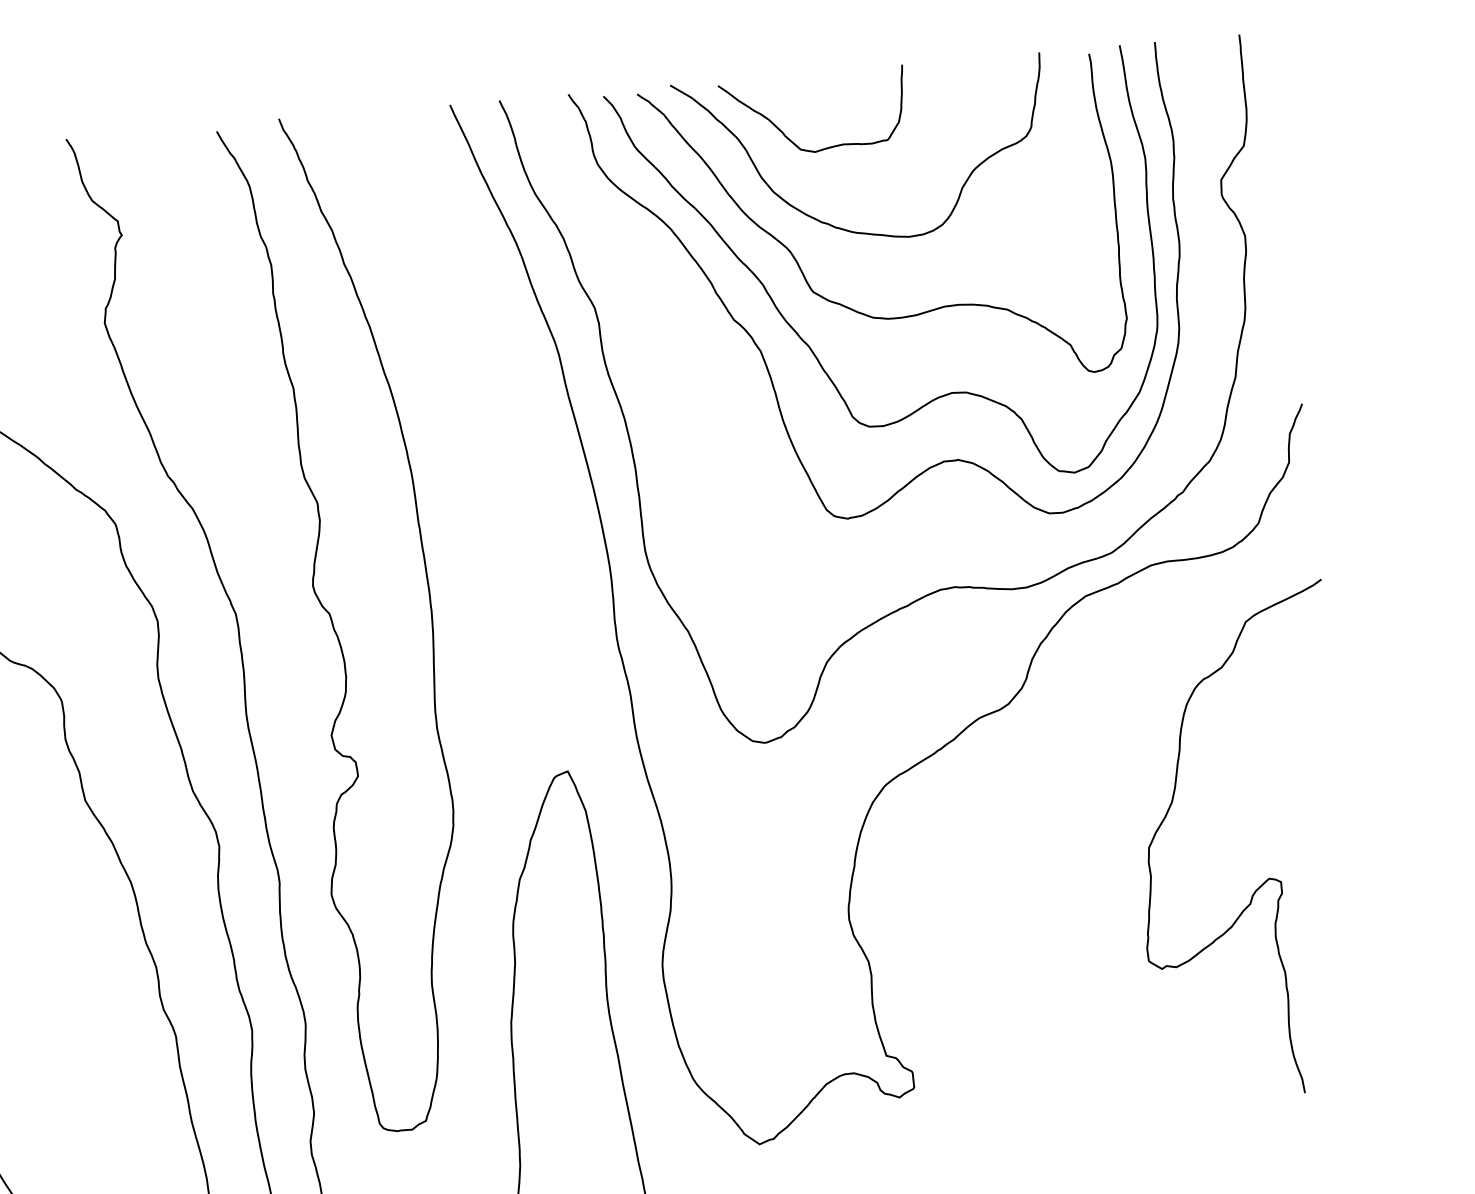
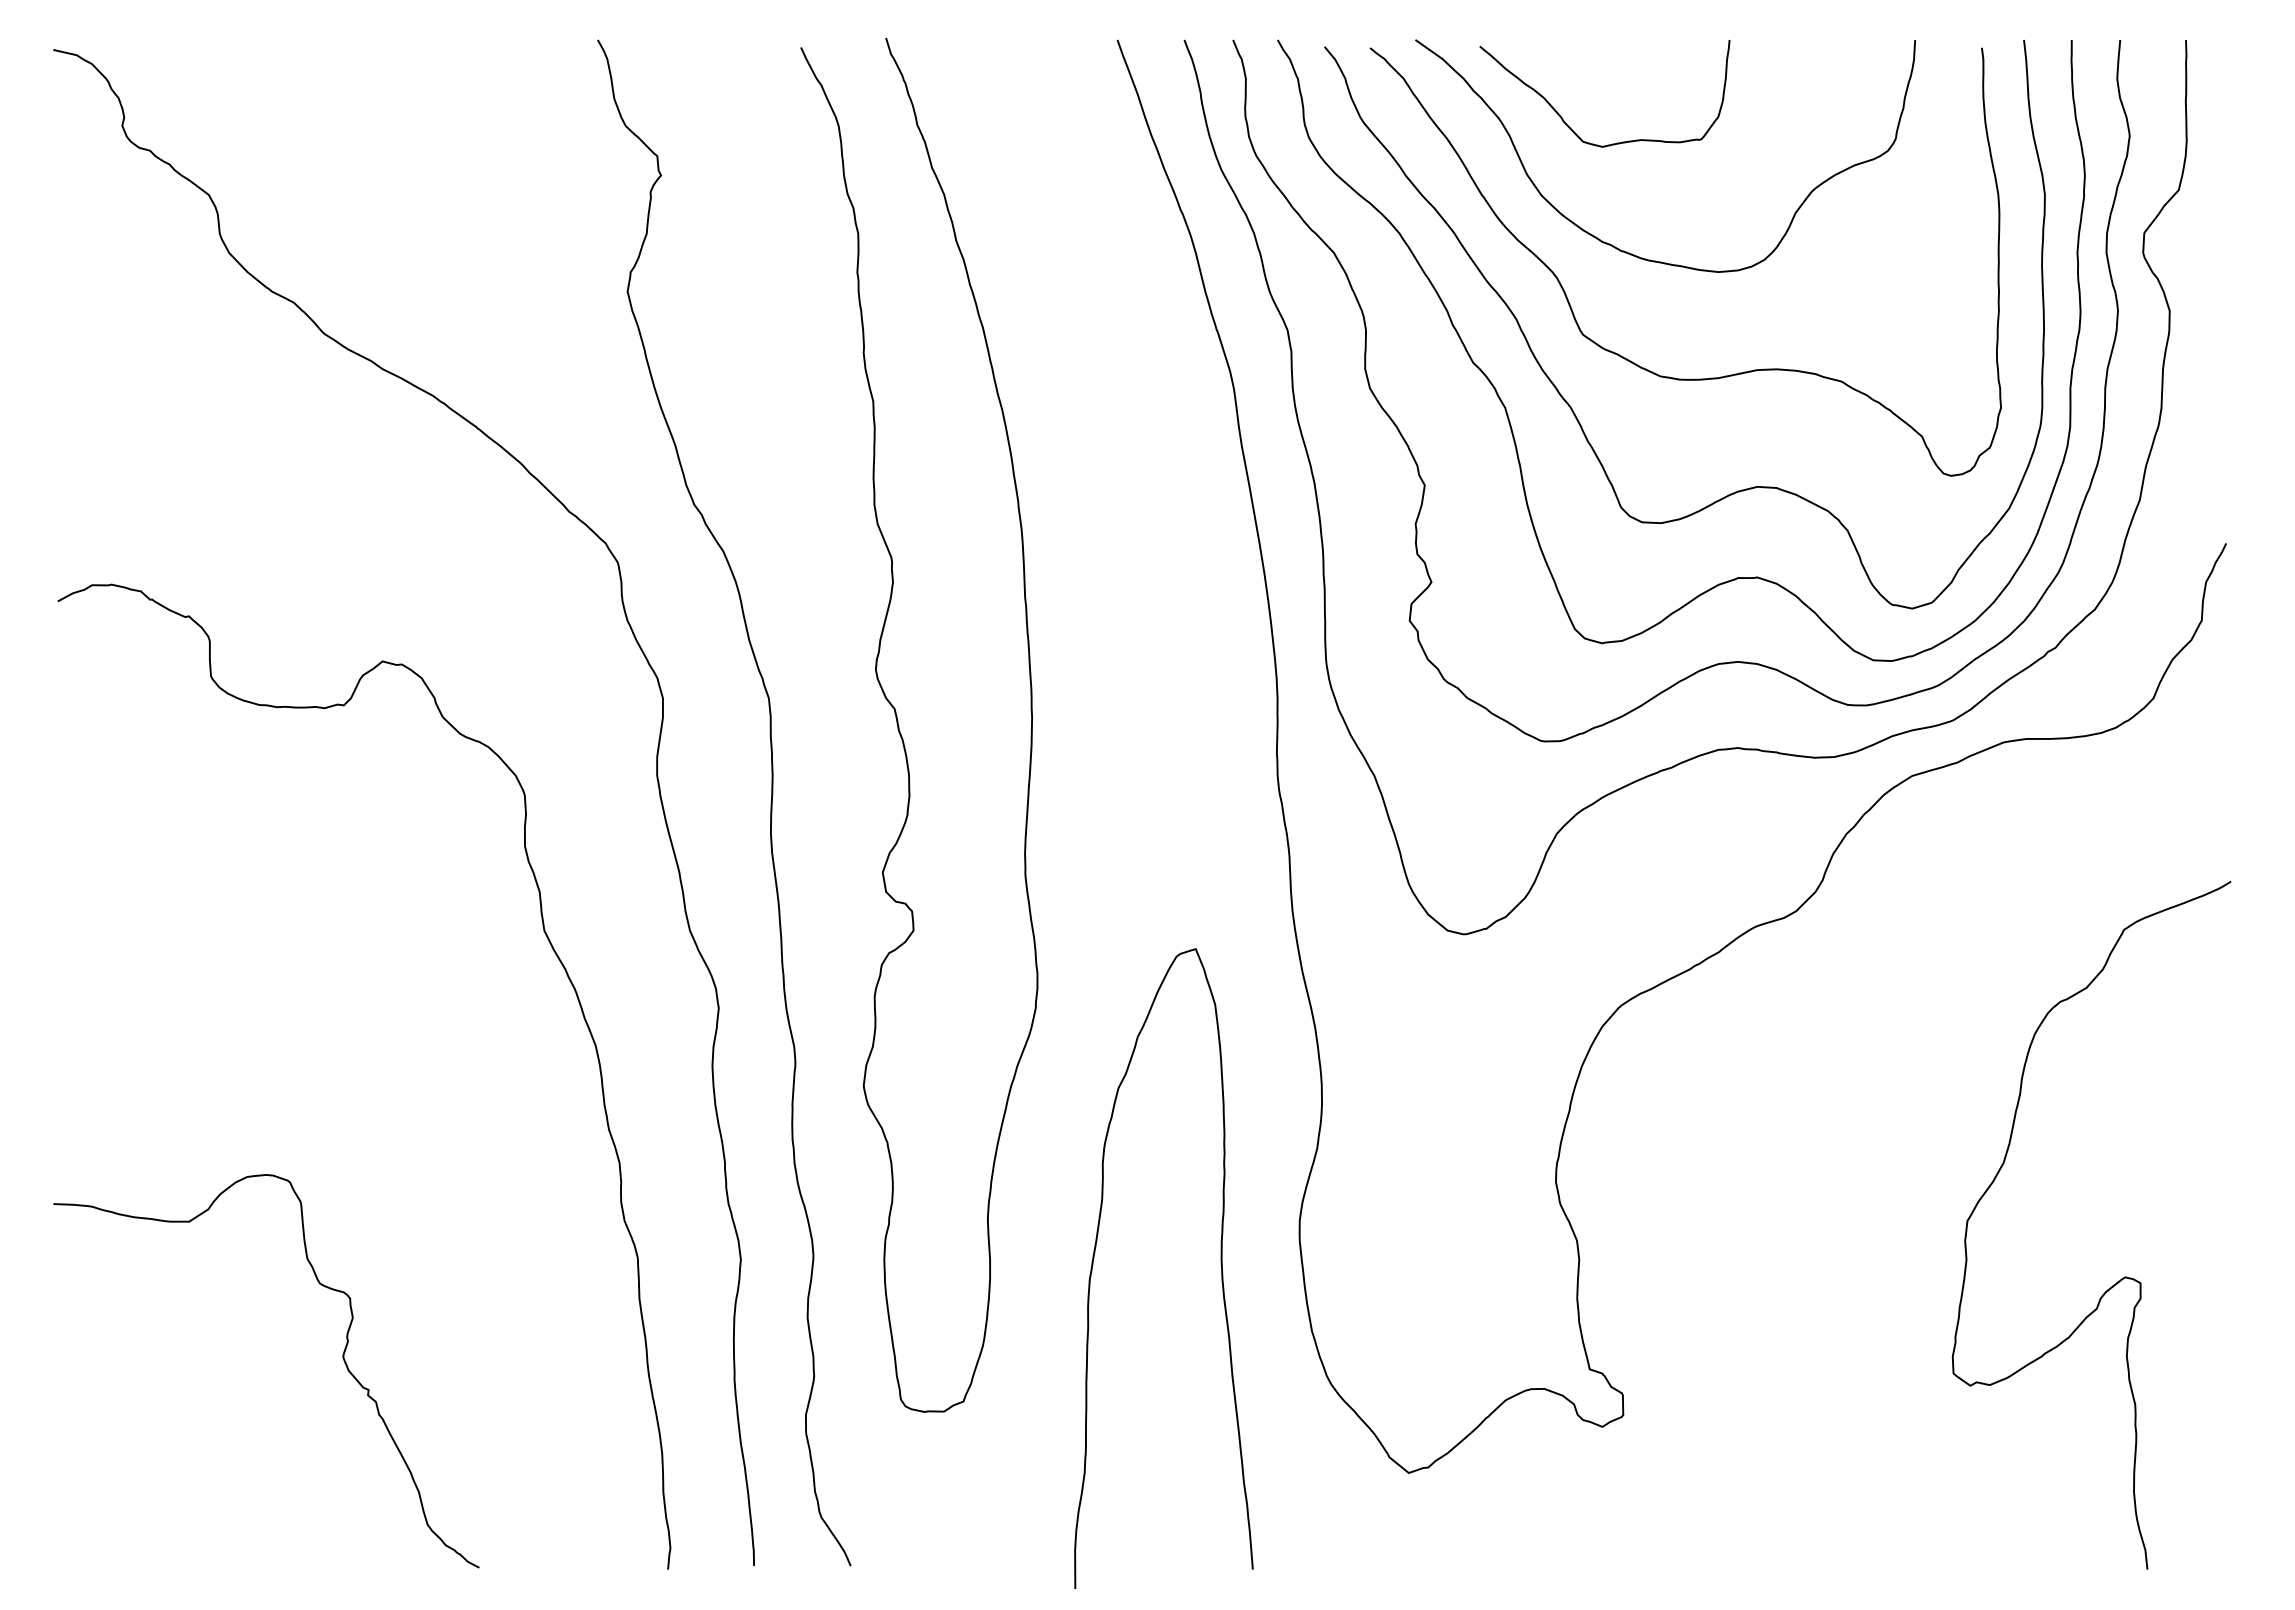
curve: (706, 413) -> (1425, 484), added
curve: (1268, 878) -> (2124, 1276), moved

